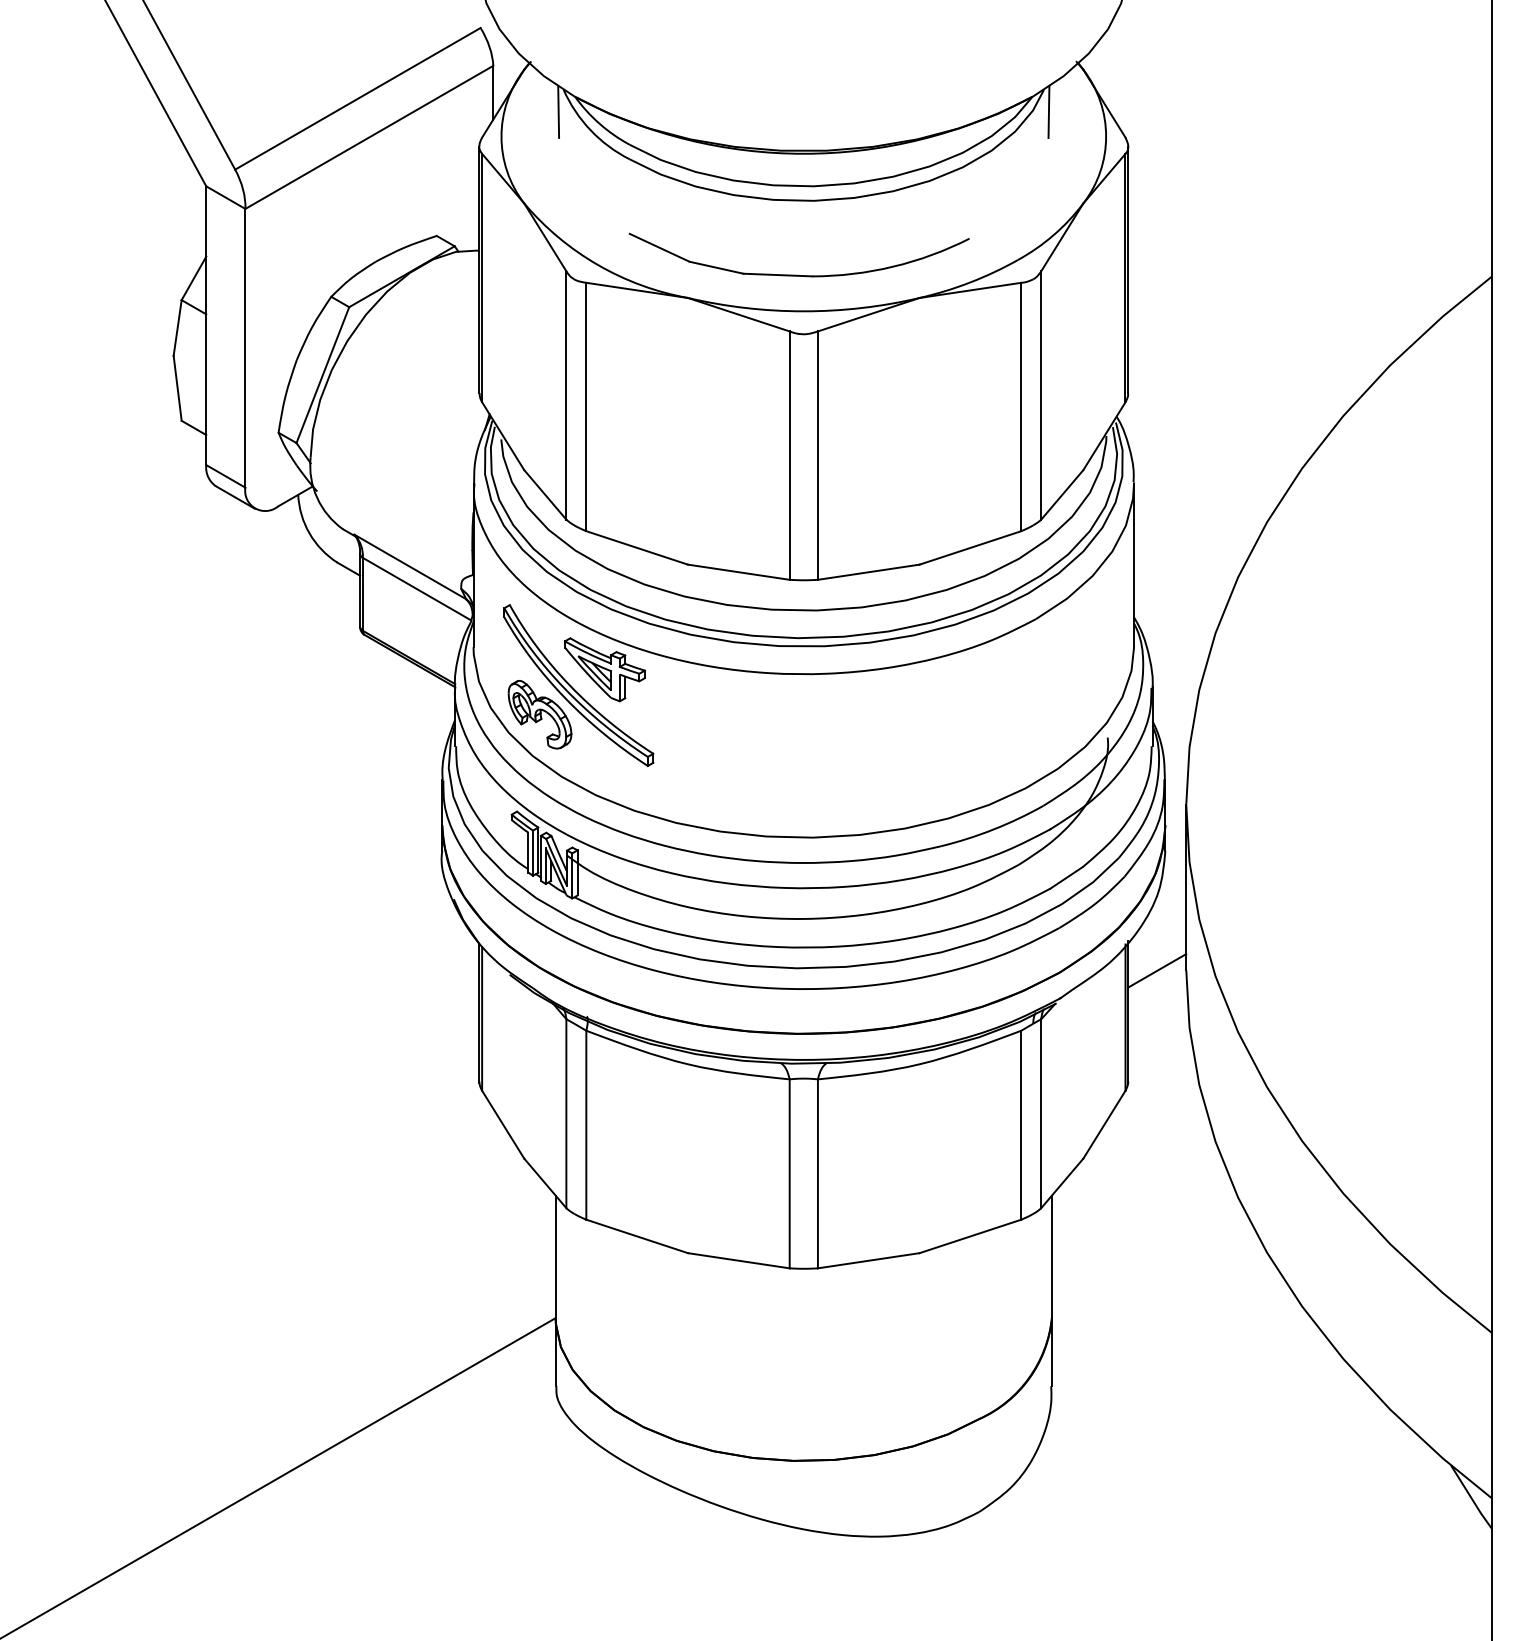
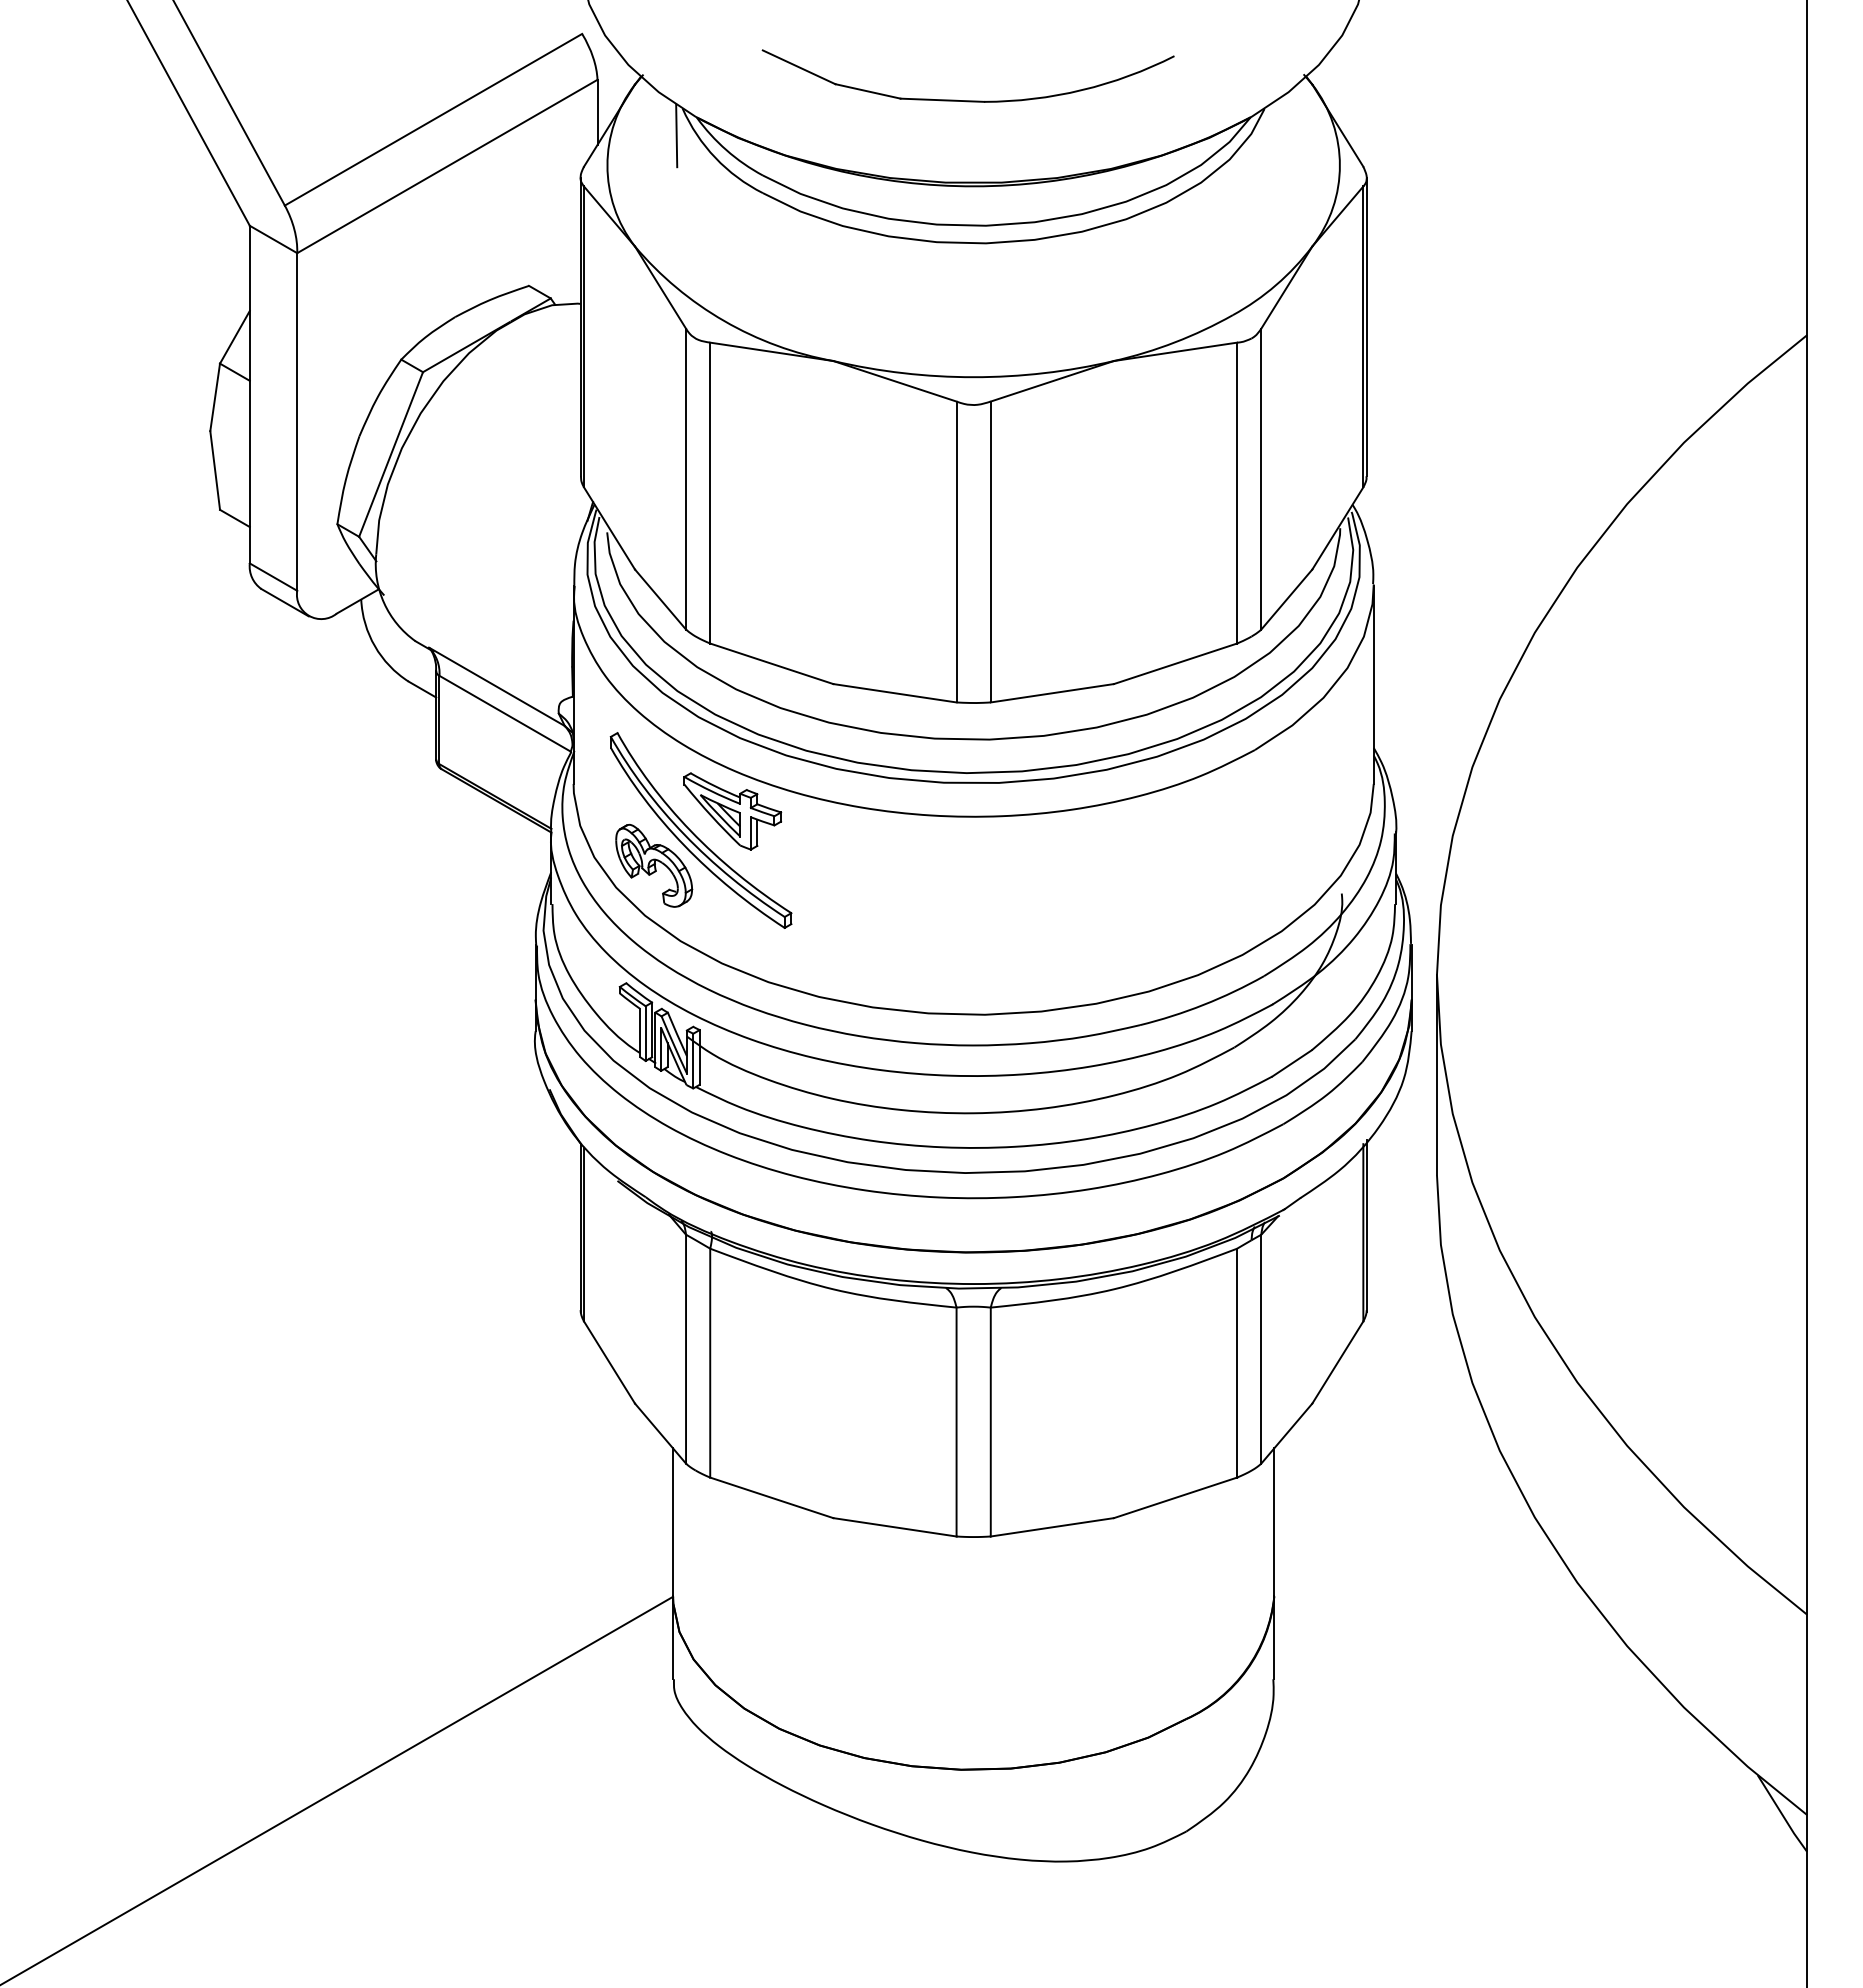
line: (1048, 111) -> (1270, 135), removed
part: (798, 275) -> (967, 100), moved
line: (1156, 970) -> (1401, 1175), removed

